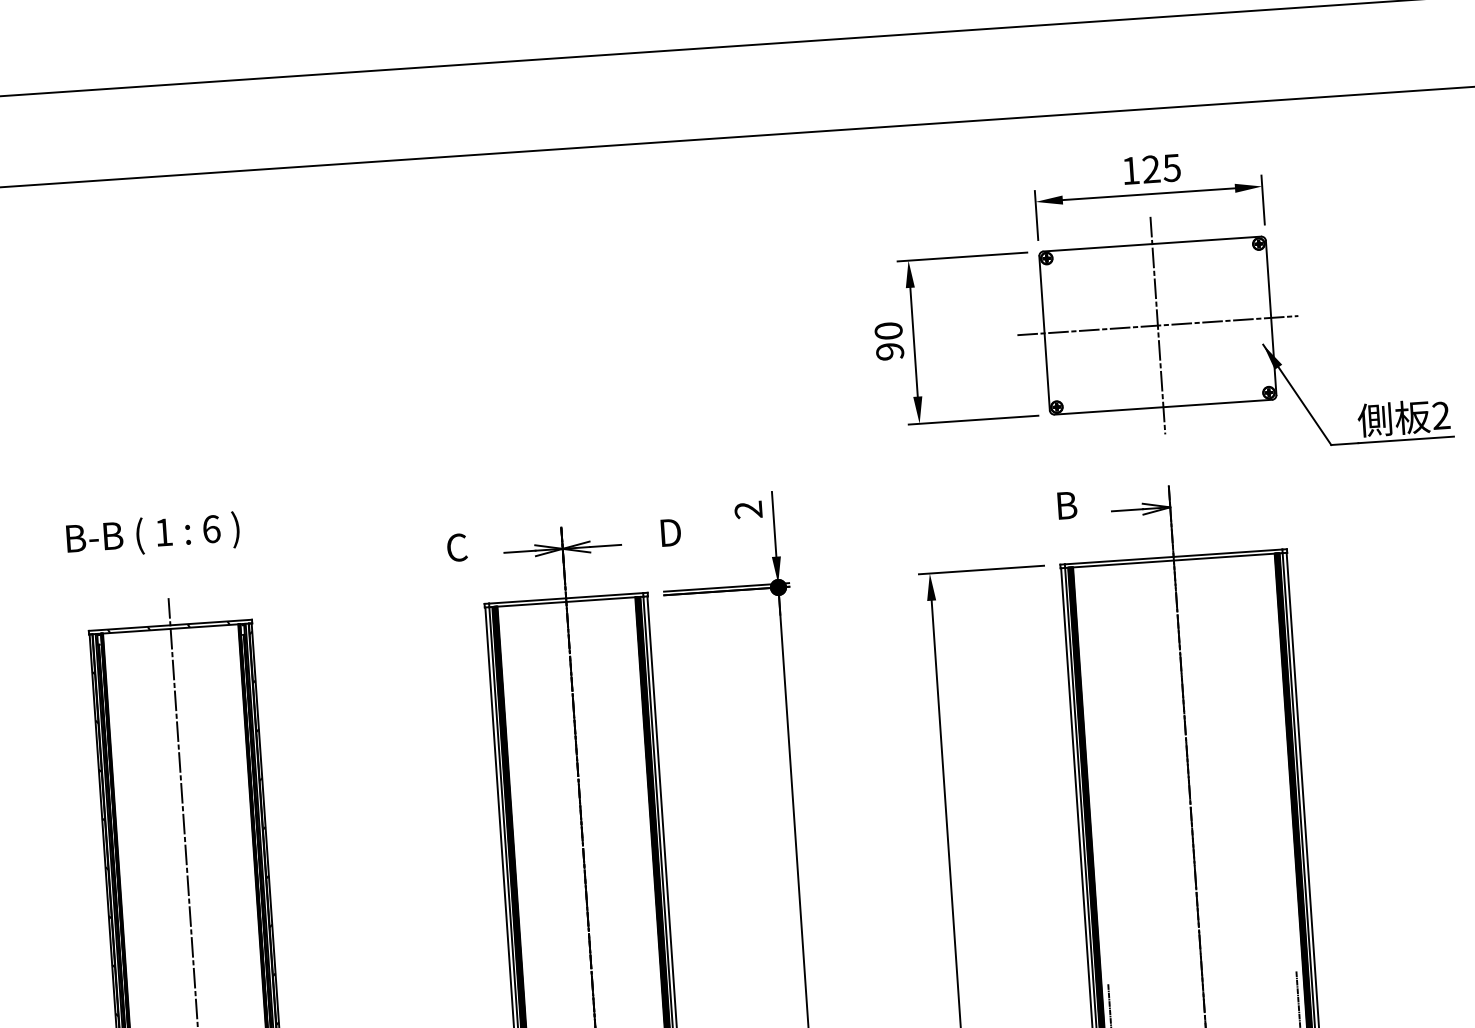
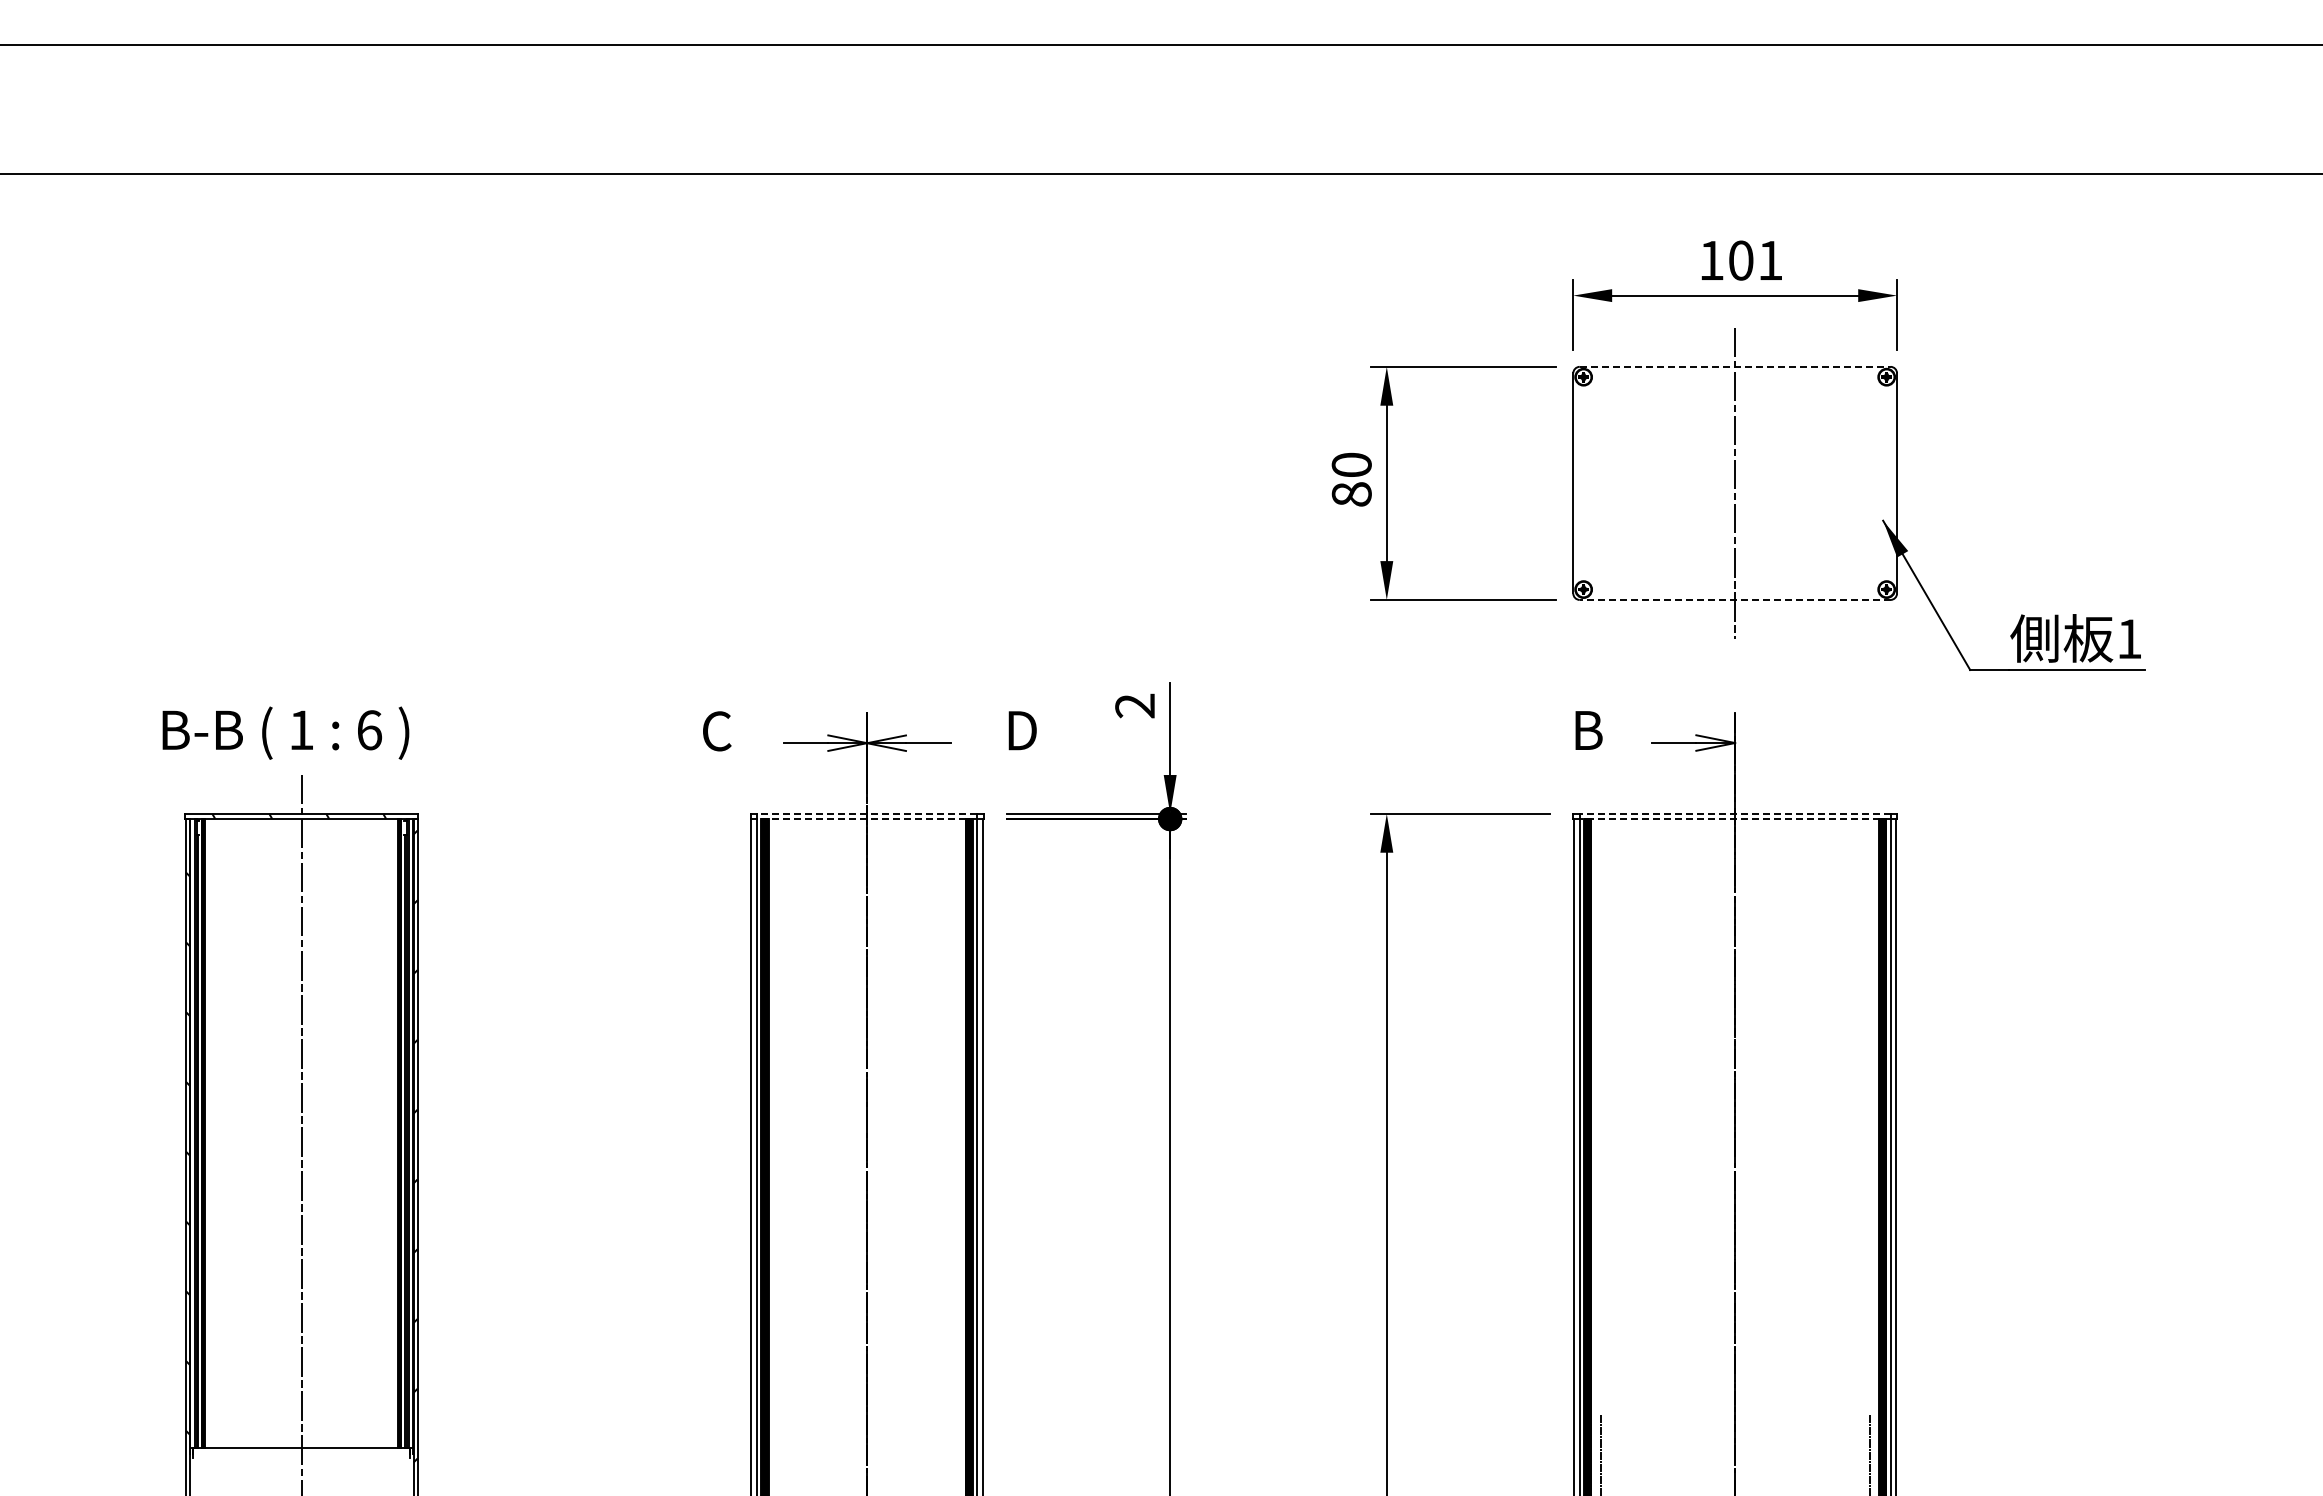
text: (1161, 168) -> (1755, 260), 125 -> 101
line: (1152, 243) -> (1735, 366), solid -> dashed
line: (1157, 325) -> (1734, 483), removed
text: (889, 351) -> (1351, 494), 90 -> 80
line: (1162, 406) -> (1734, 599), solid -> dashed
text: (1441, 415) -> (2129, 638), 2 -> 1
text: (152, 534) -> (285, 732), moved
line: (1173, 556) -> (1734, 813), solid -> dashed
line: (1173, 560) -> (1734, 819), solid -> dashed
line: (565, 598) -> (866, 813), solid -> dashed
line: (565, 602) -> (866, 819), solid -> dashed

